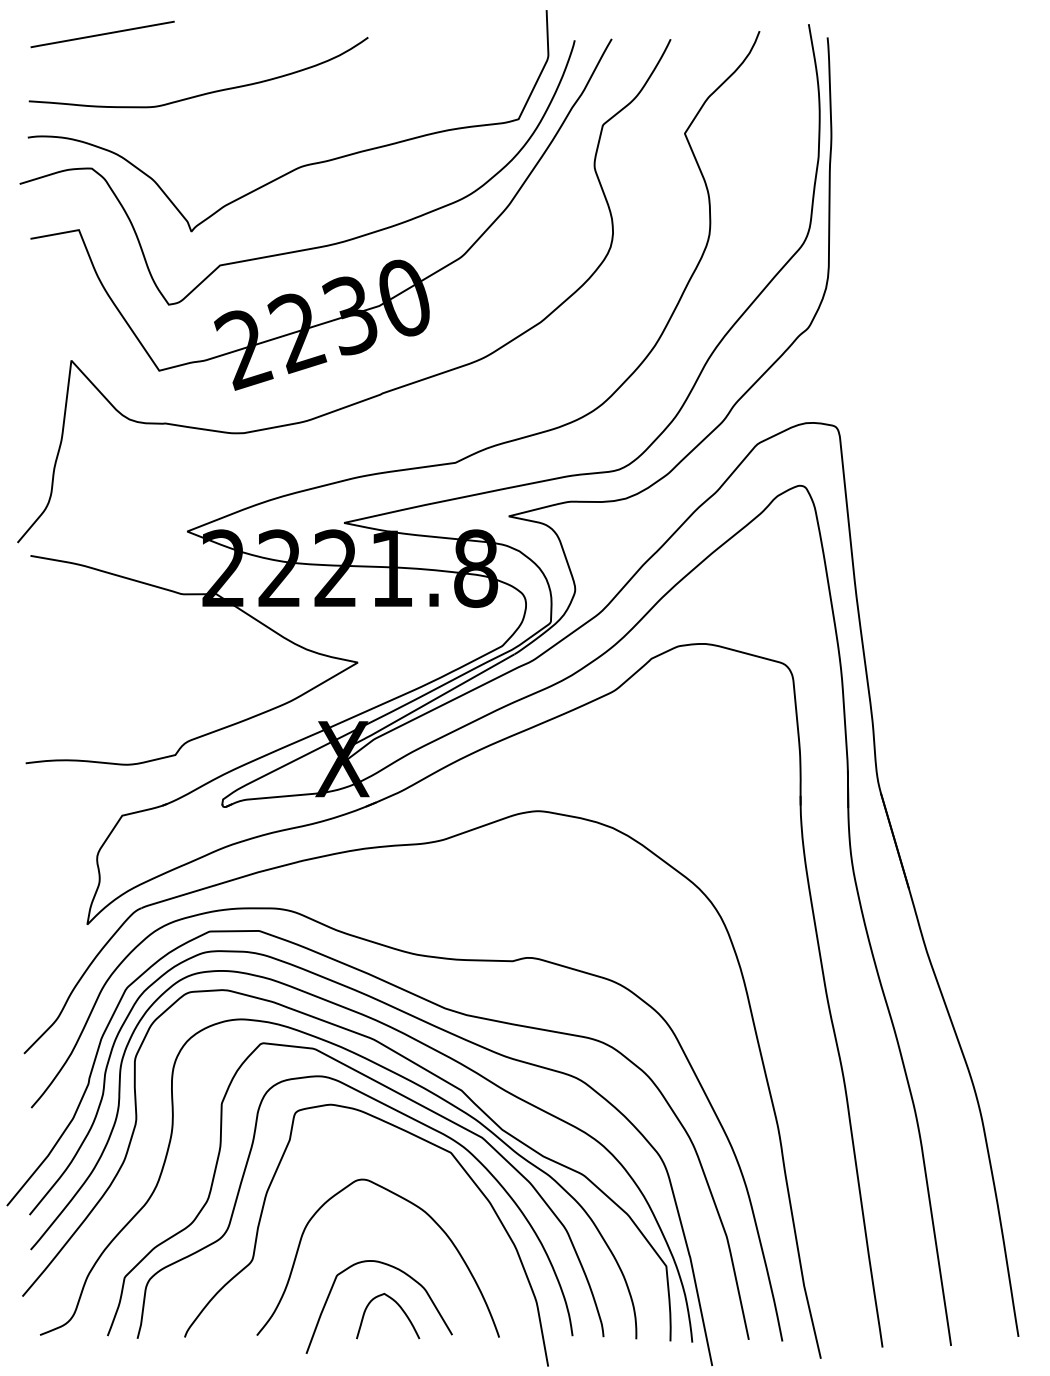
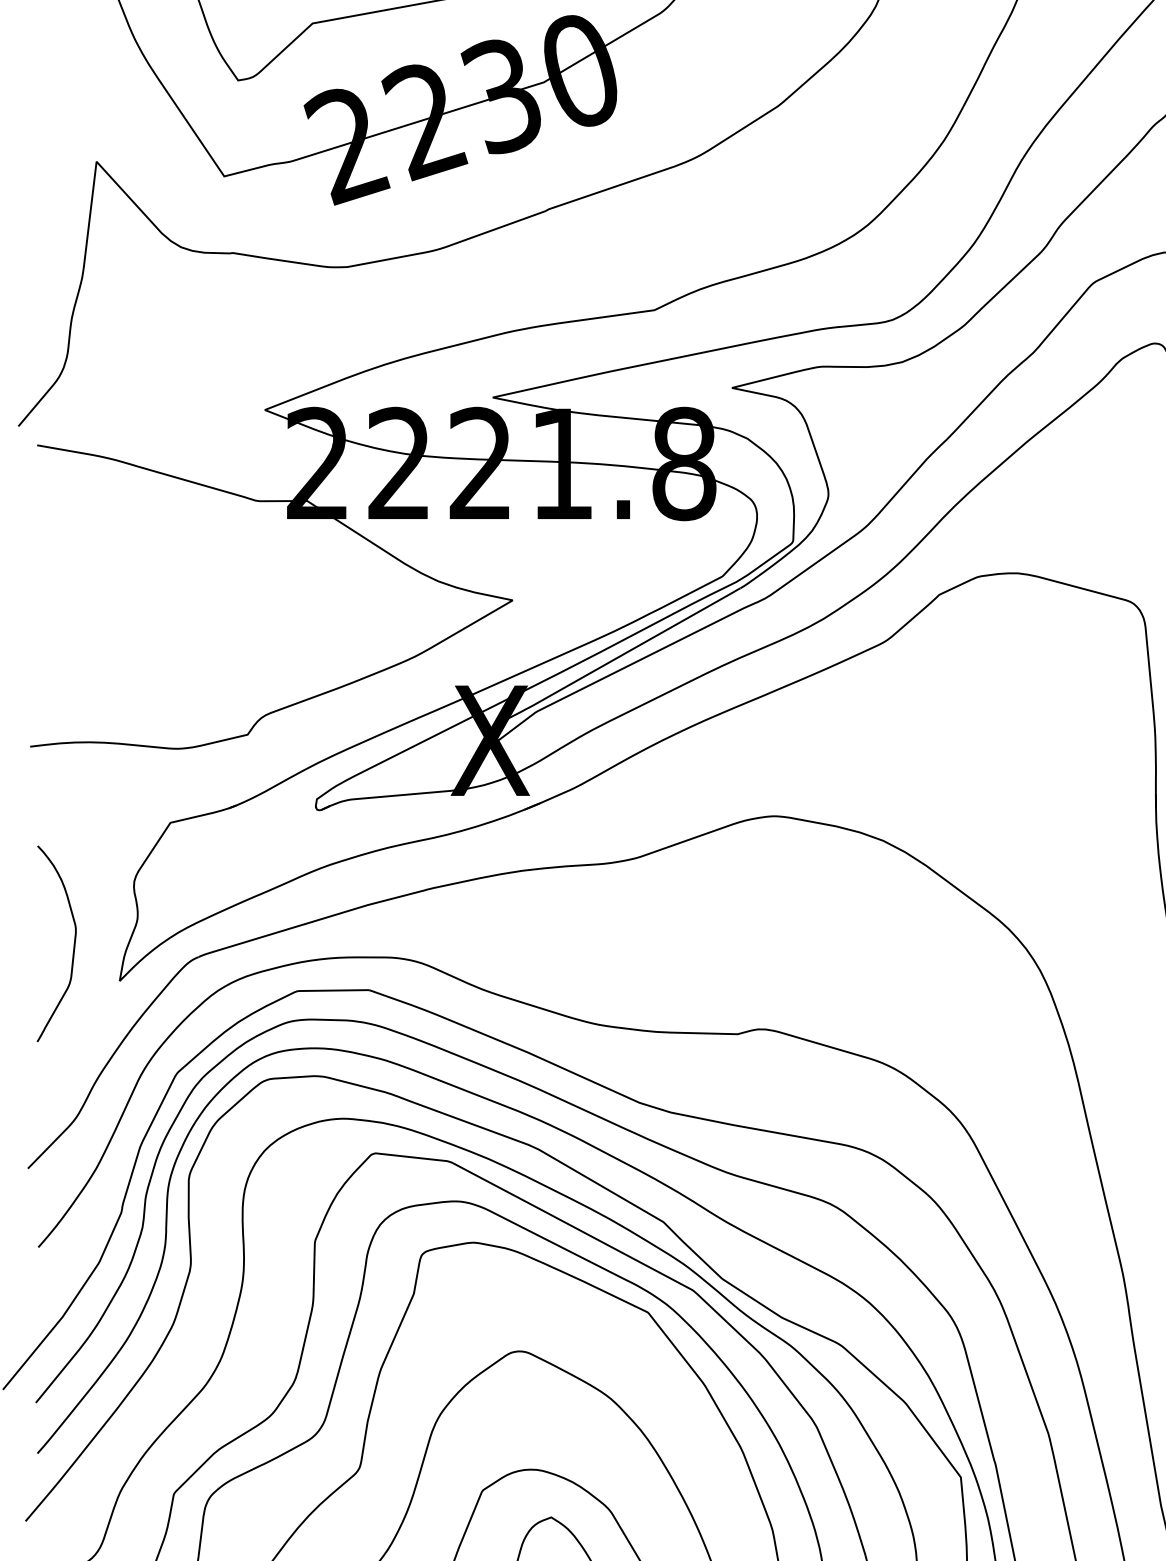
curve: (55, 898) -> (73, 943), added

